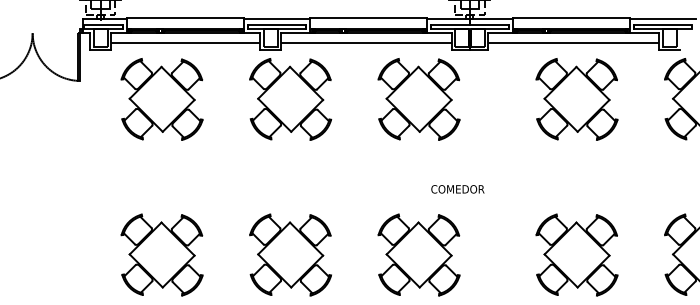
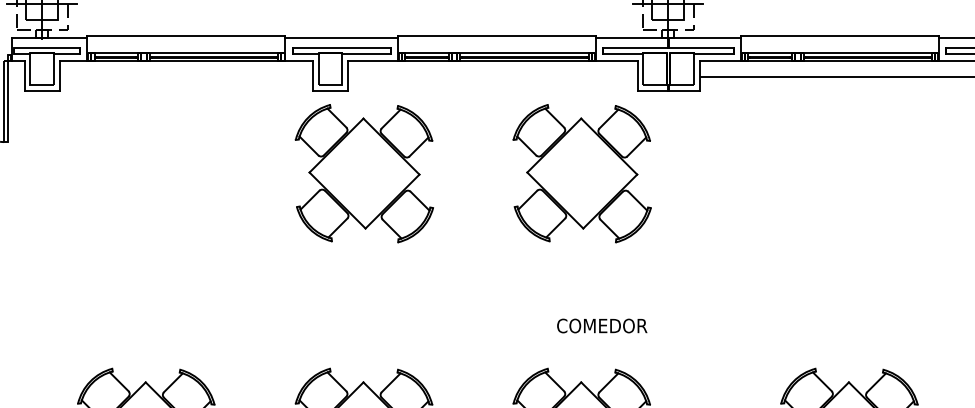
line: (185, 42) -> (186, 77), removed
line: (365, 42) -> (491, 77), removed
part: (161, 99) -> (145, 173), removed
part: (576, 99) -> (848, 173), removed
text: (457, 189) -> (601, 326), moved

